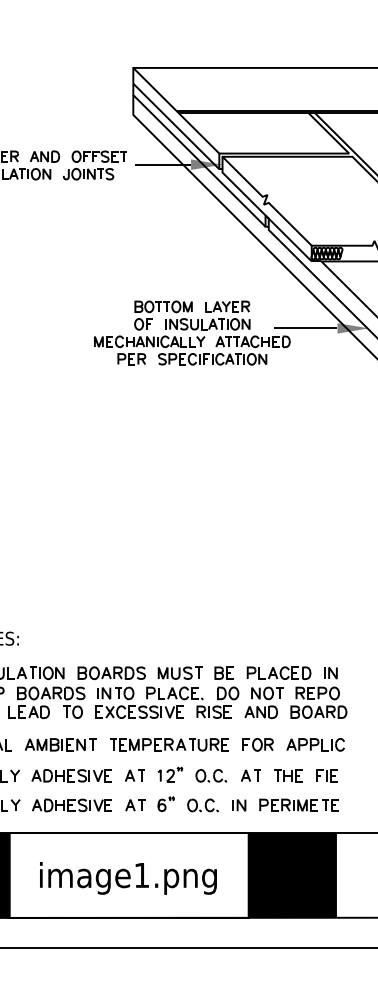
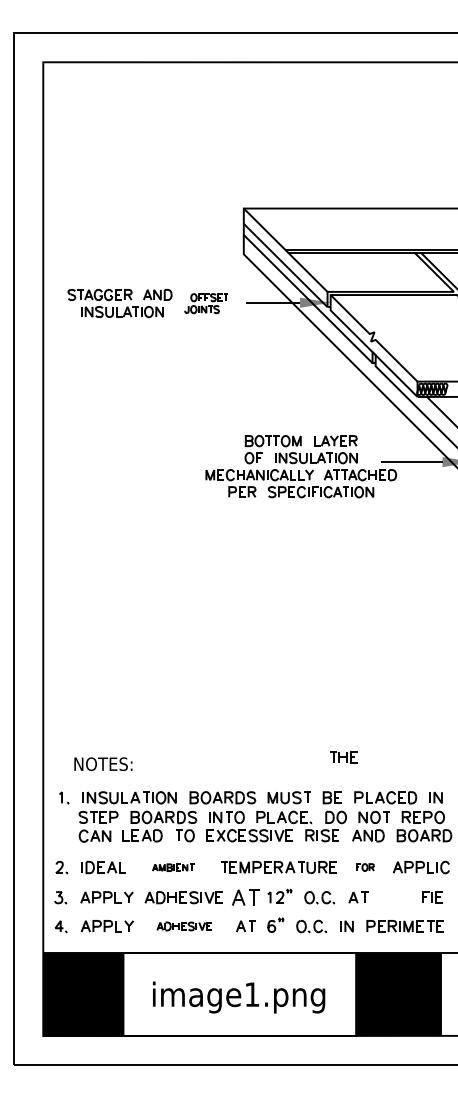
part: (94, 165) -> (206, 303), size x0.7
part: (61, 744) -> (173, 867), size x0.6
part: (258, 744) -> (365, 867), size x0.6
part: (135, 775) -> (245, 897), size x1.4
part: (288, 775) -> (343, 757), moved
part: (71, 805) -> (183, 926), size x0.7

